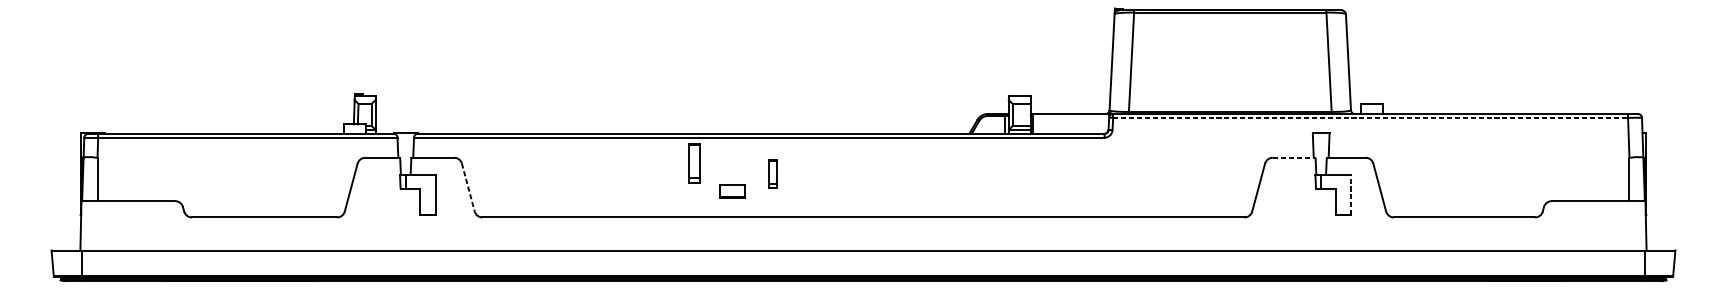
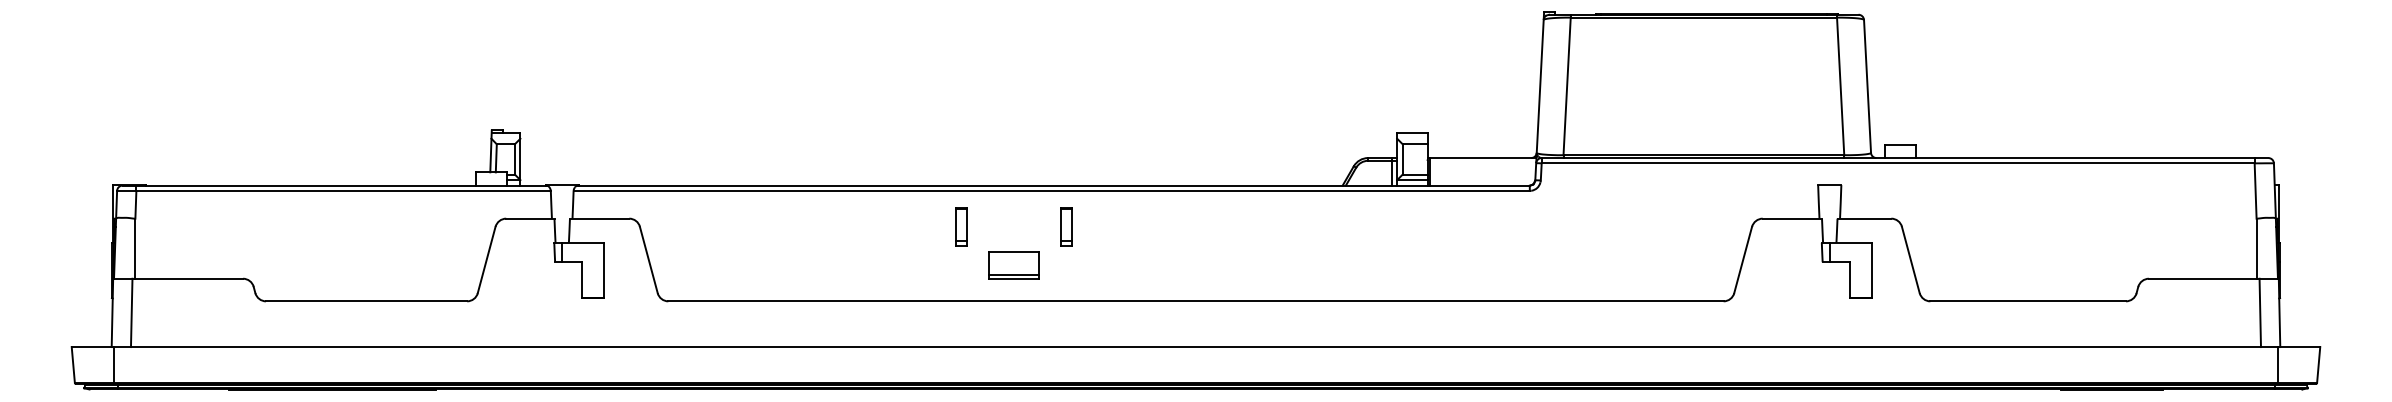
line: (1370, 117) -> (1898, 163), dashed -> solid
line: (1294, 157) -> (1792, 218), dashed -> solid
part: (694, 163) -> (961, 226), size x0.71
part: (772, 173) -> (1066, 226), moved
line: (468, 187) -> (648, 260), dashed -> solid
part: (731, 191) -> (1013, 265), size x1.43
line: (1351, 195) -> (1871, 270), dashed -> solid
line: (94, 225) -> (131, 312), added
line: (1631, 225) -> (2259, 312), added

